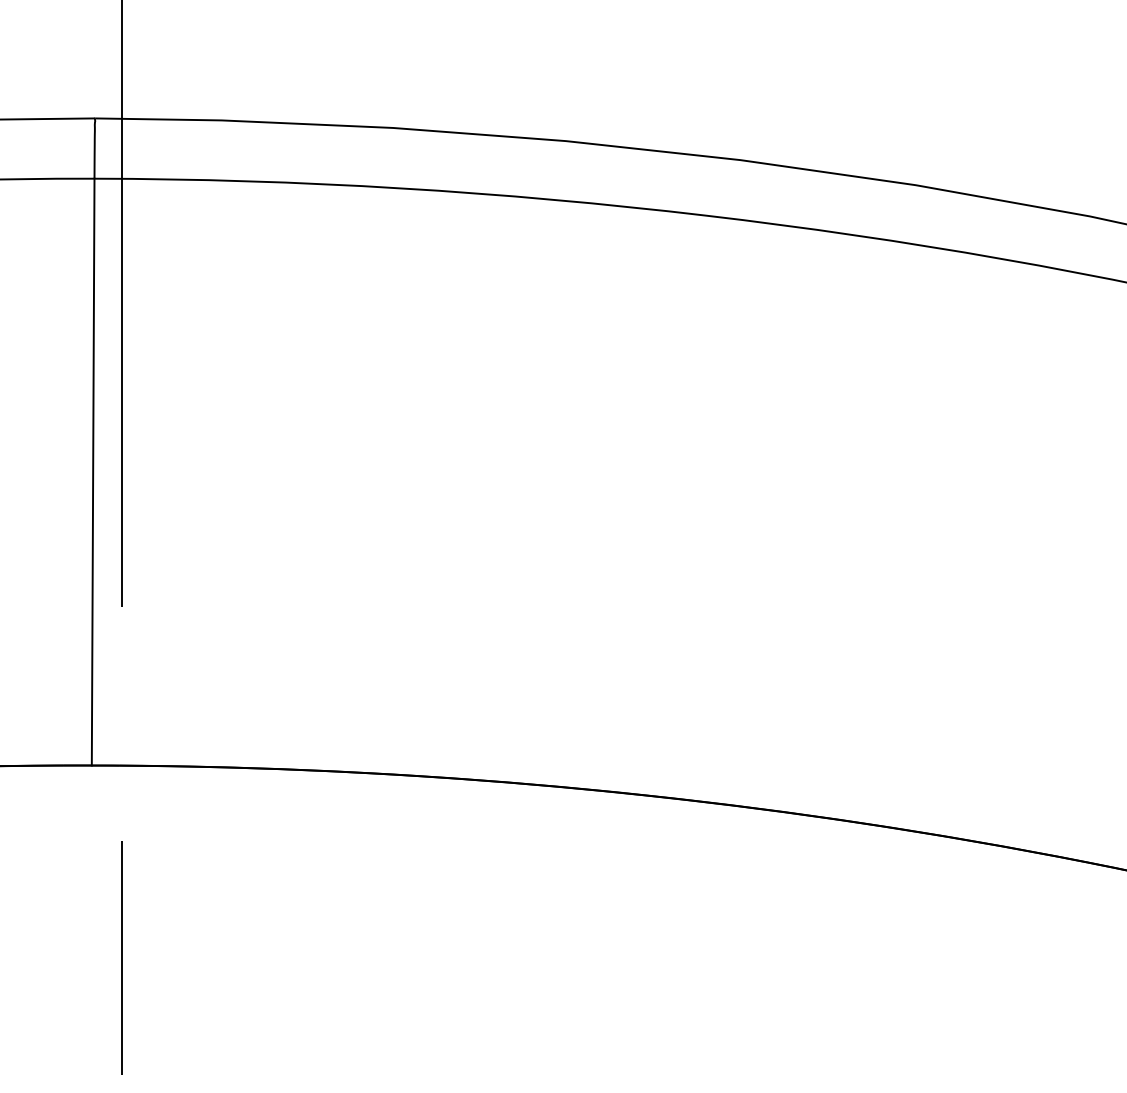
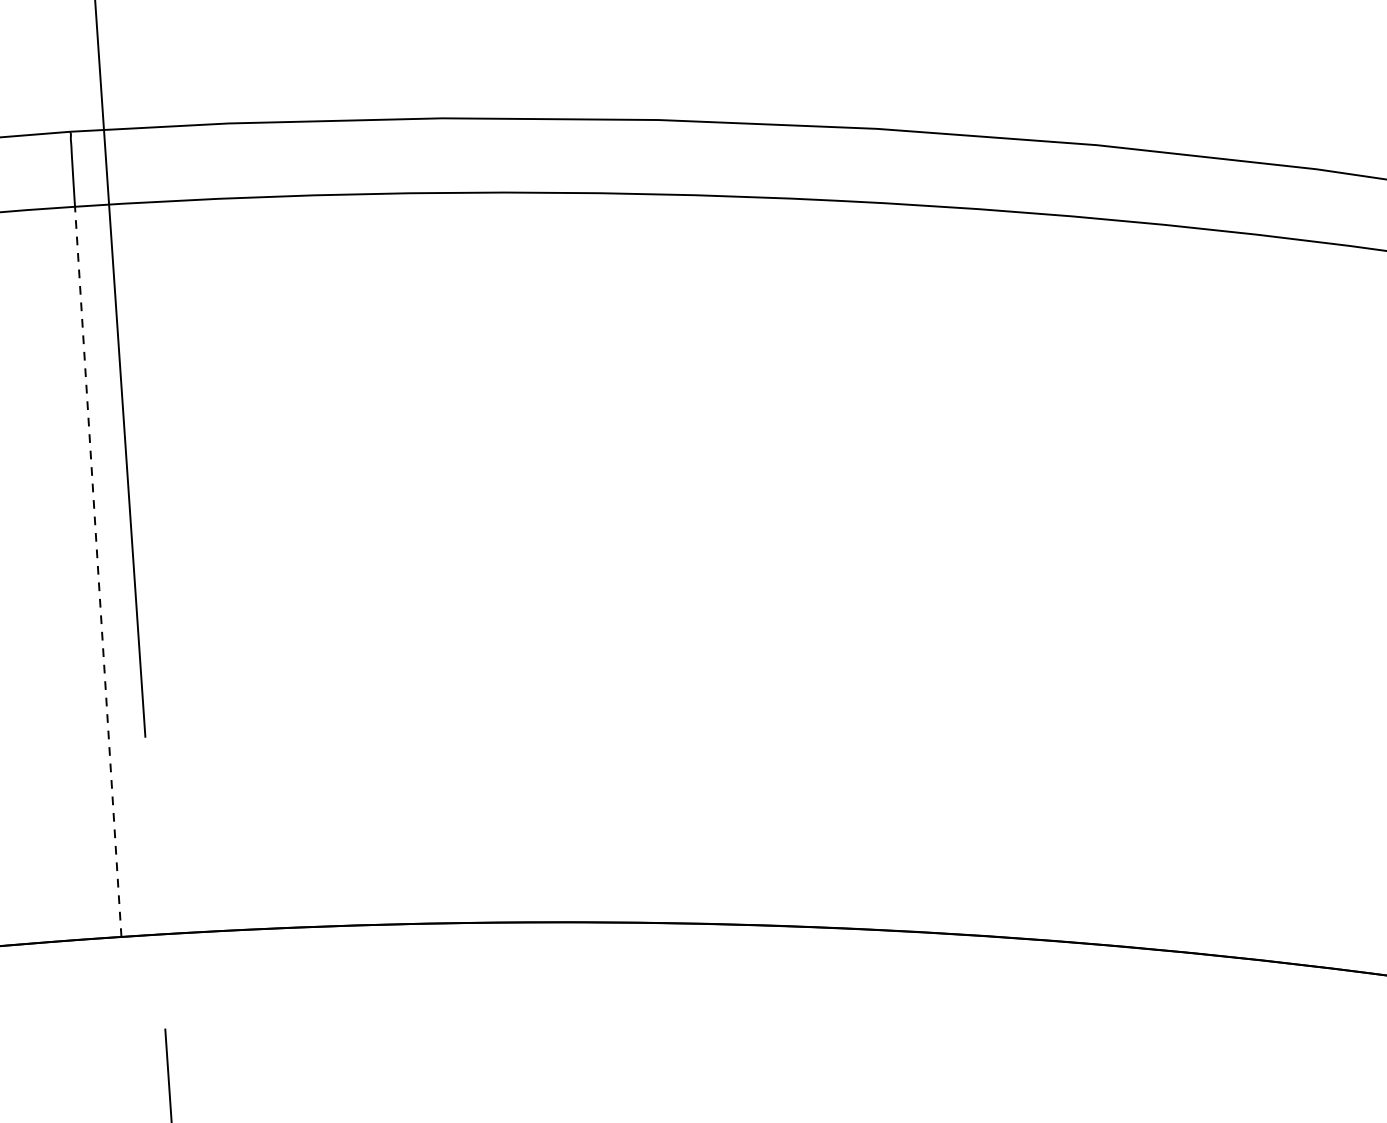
line: (93, 471) -> (98, 571), solid -> dashed

